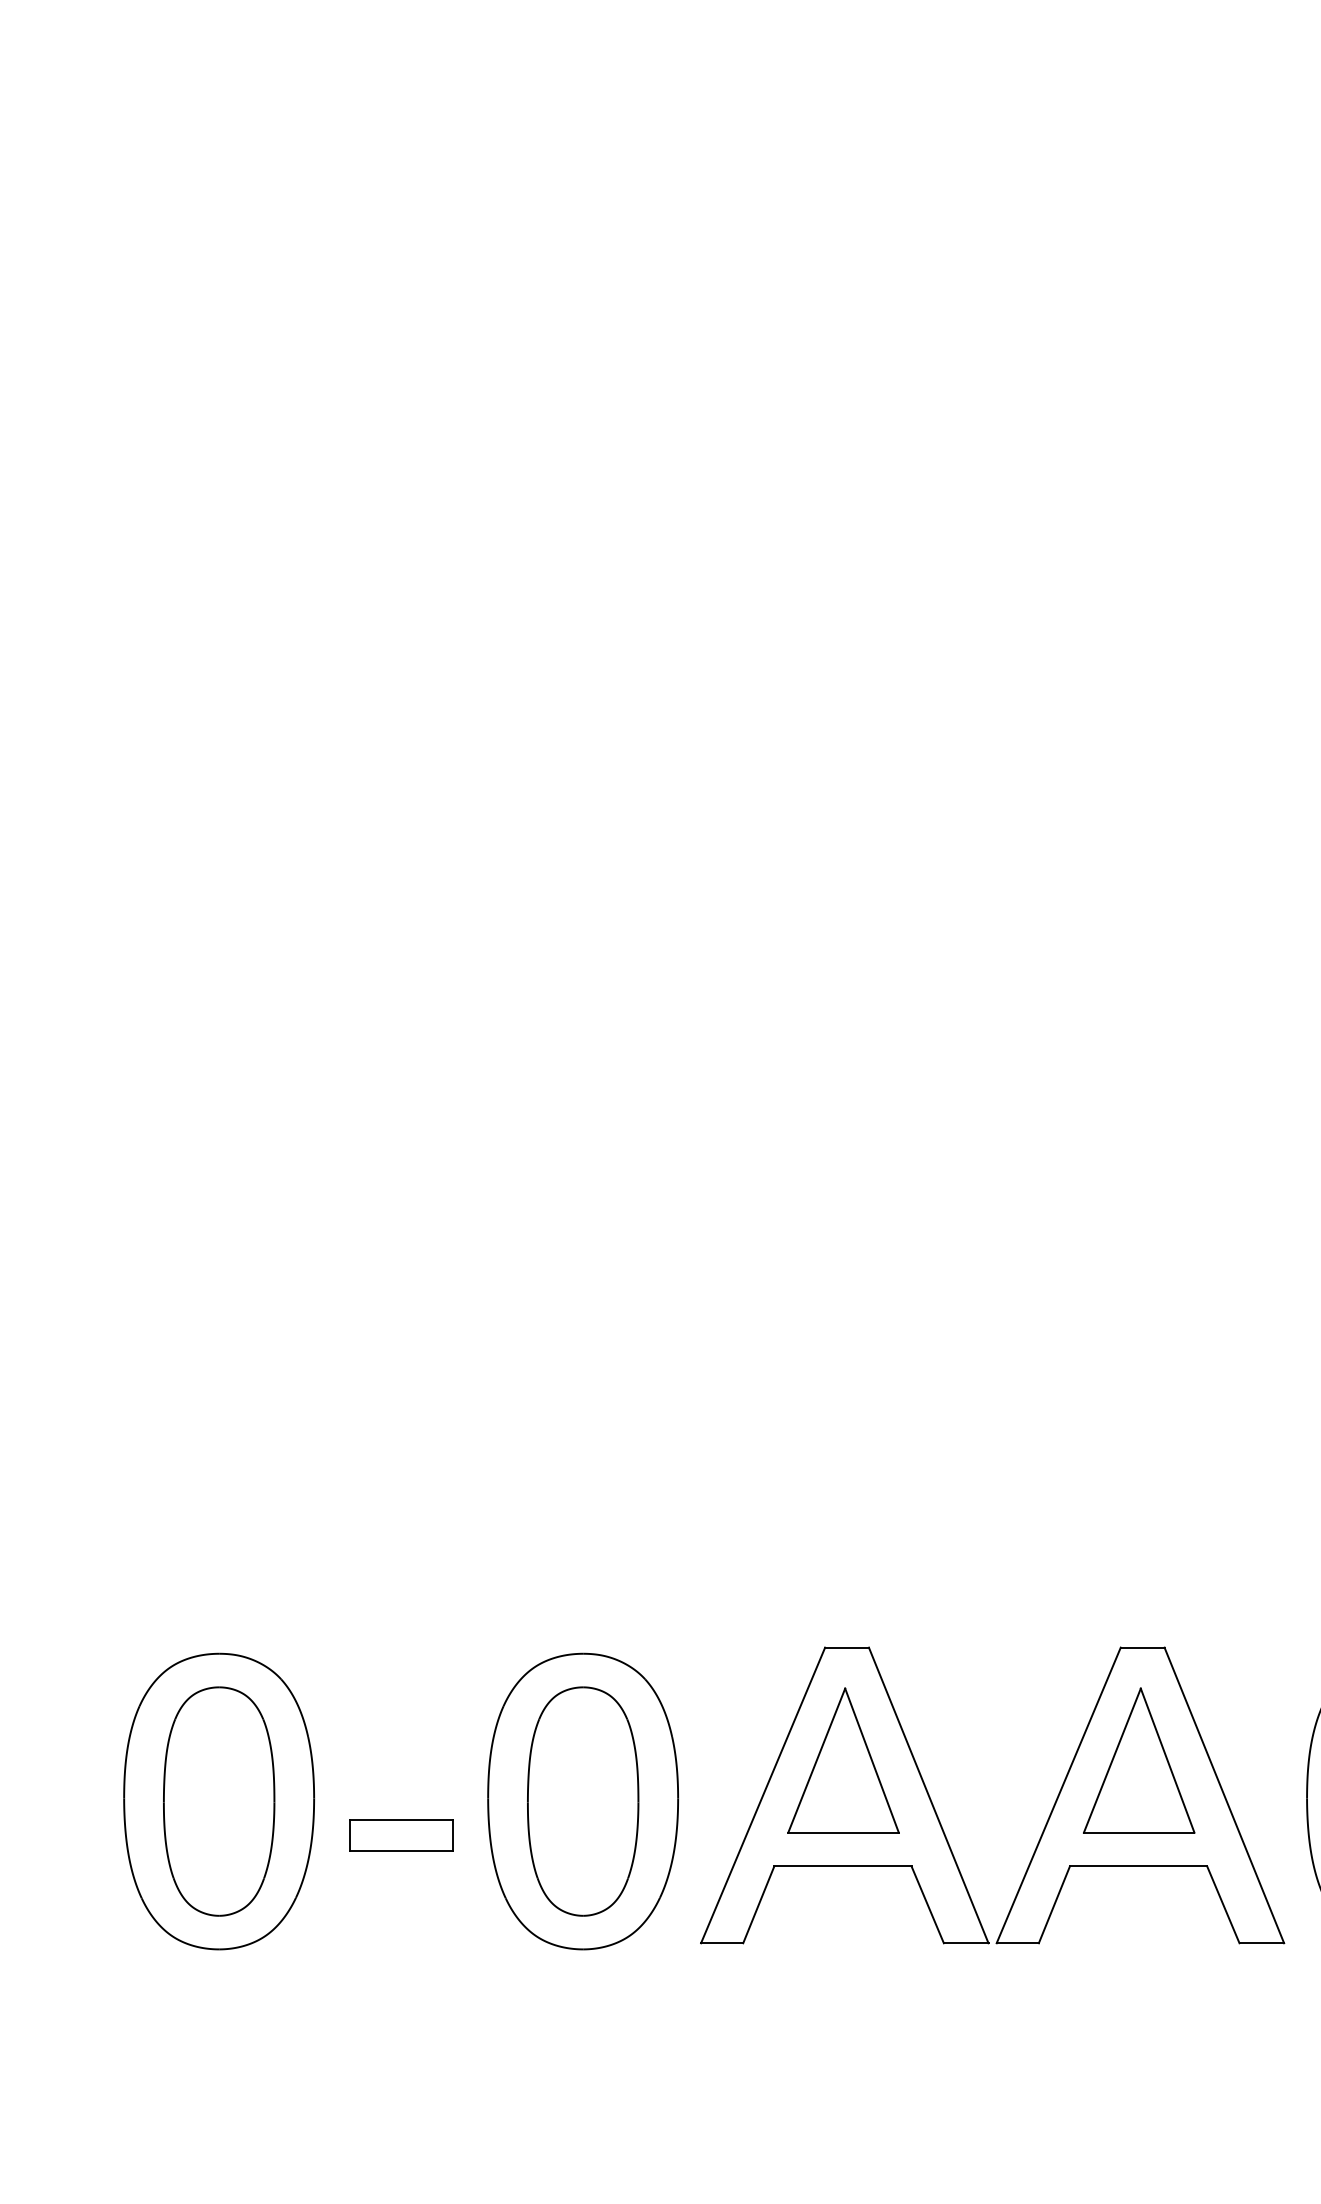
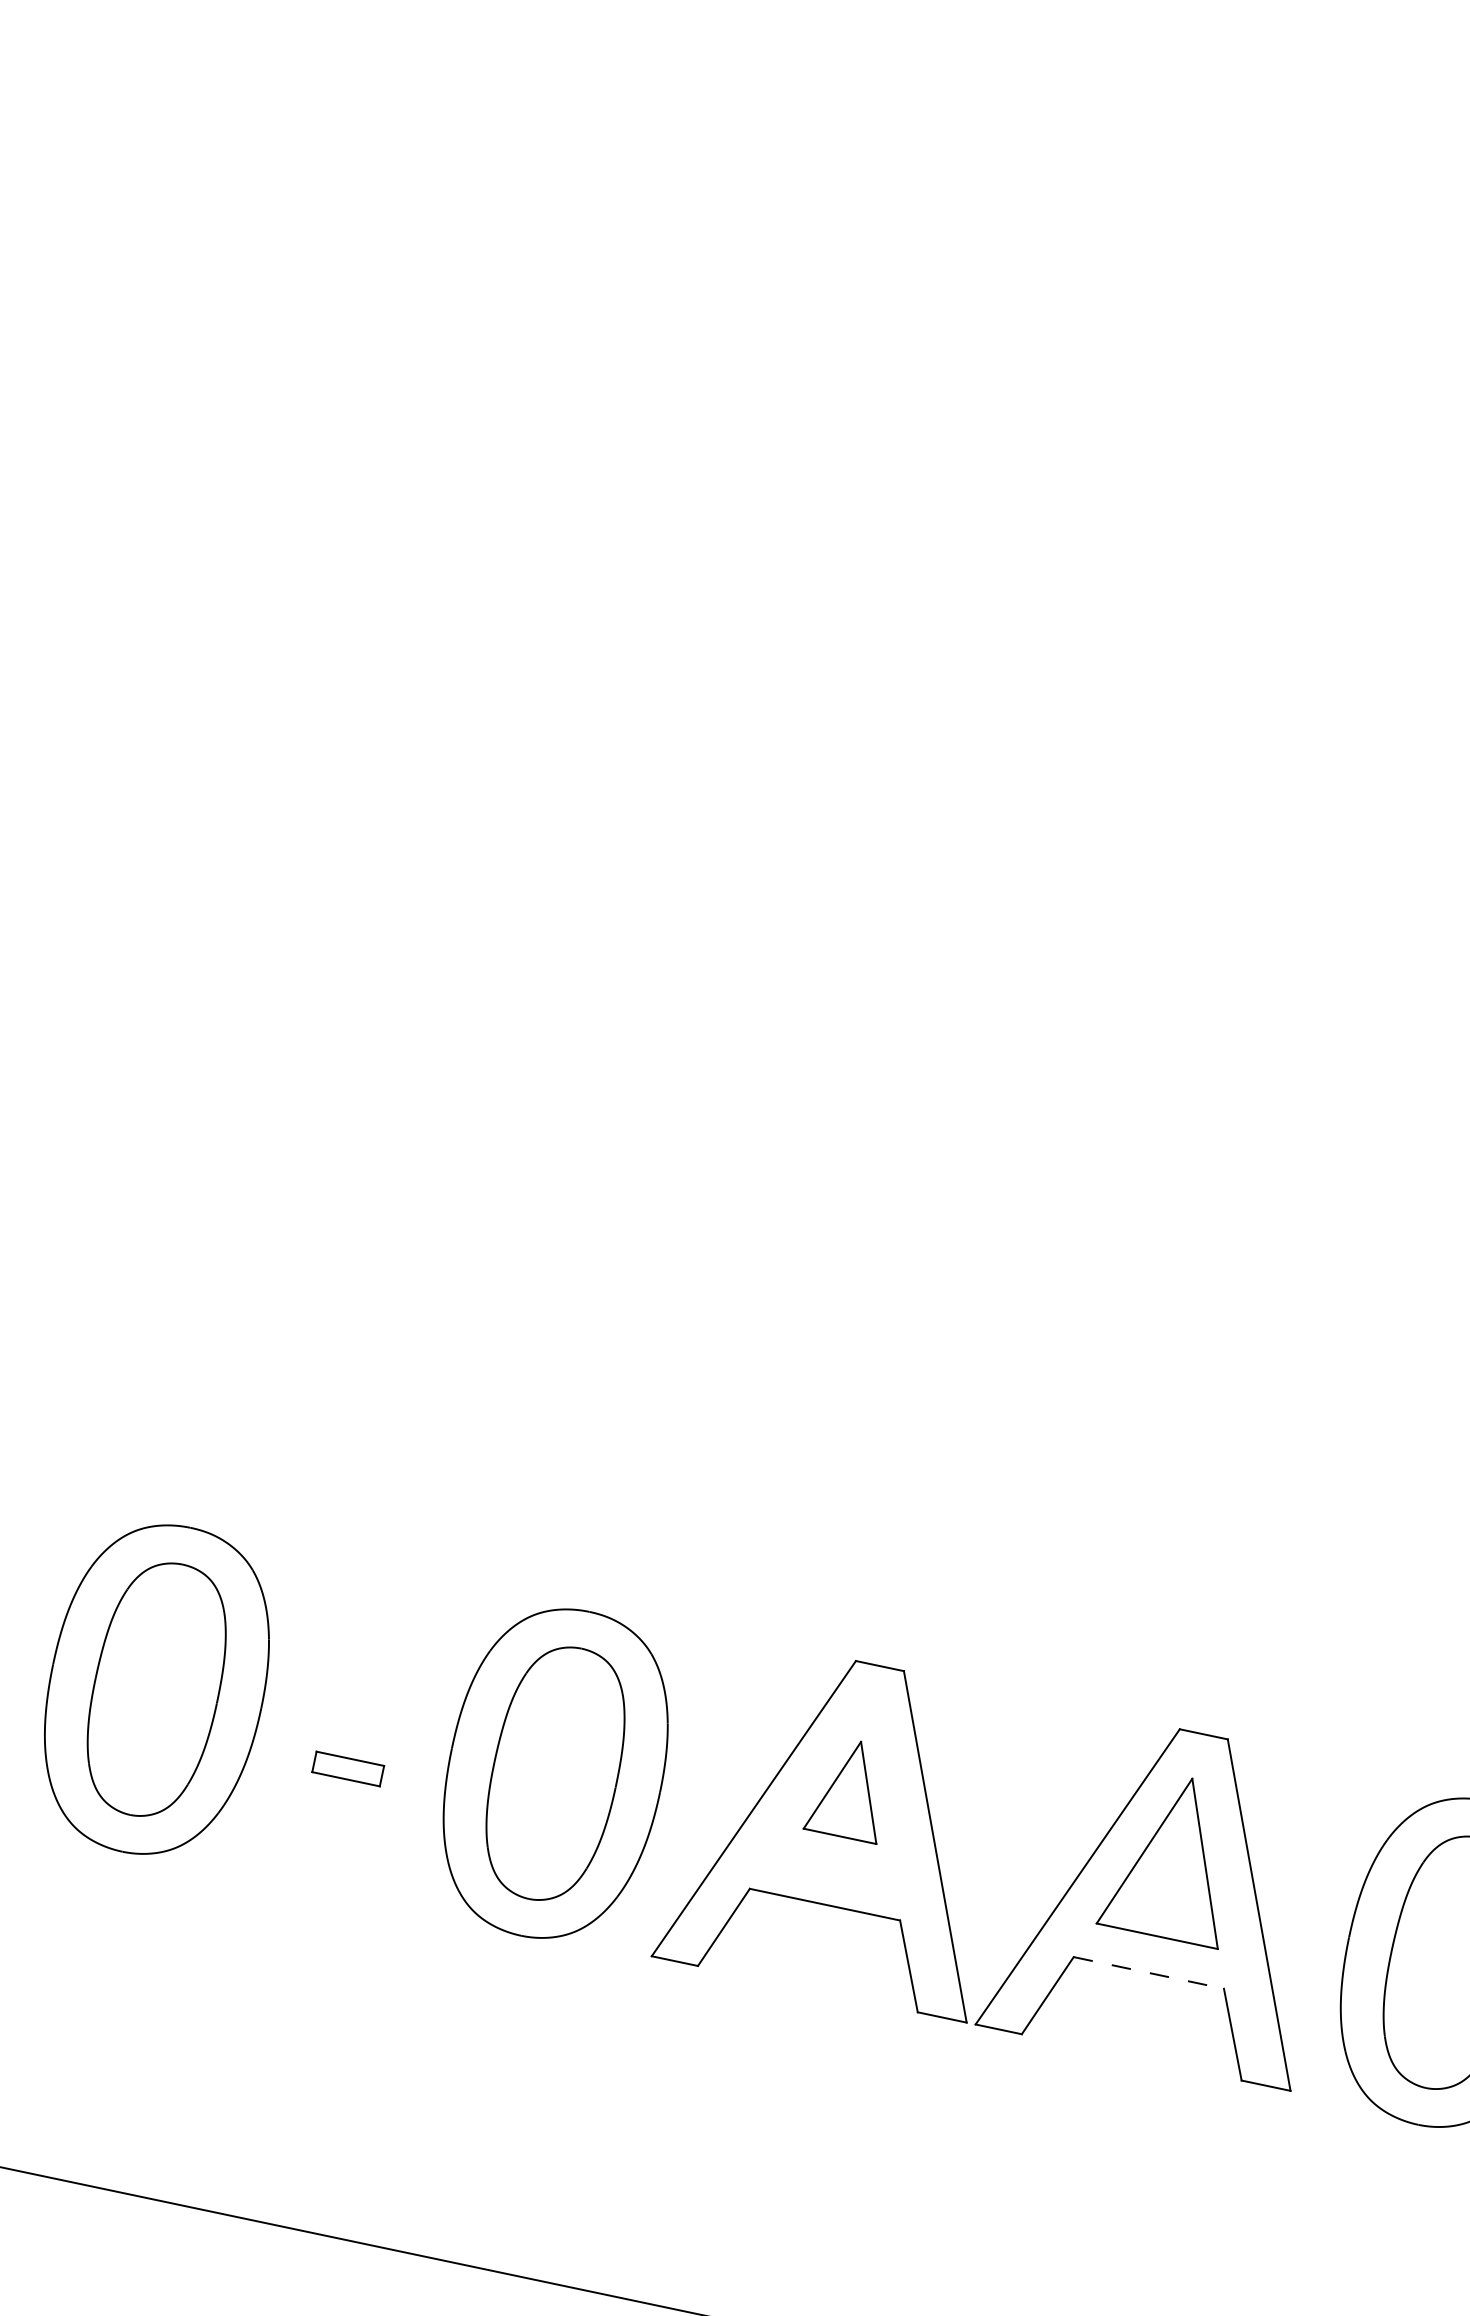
part: (843, 1760) -> (850, 1788), size x0.6
part: (401, 1835) -> (348, 1769), size x0.6
line: (1138, 1866) -> (1148, 1973), solid -> dashed

